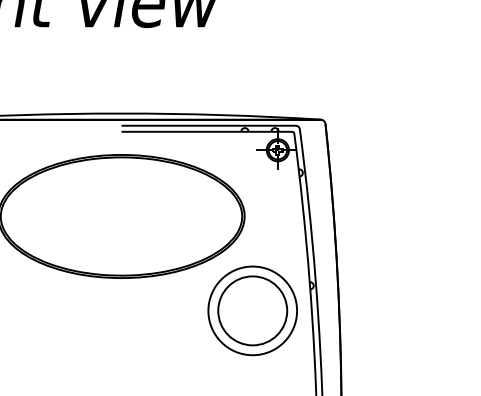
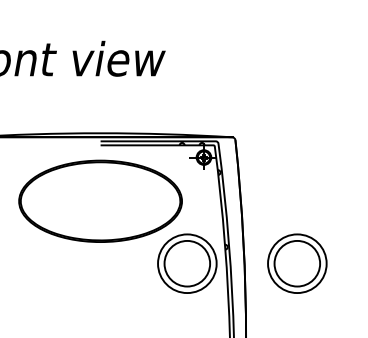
part: (419, 310) -> (297, 263), added

